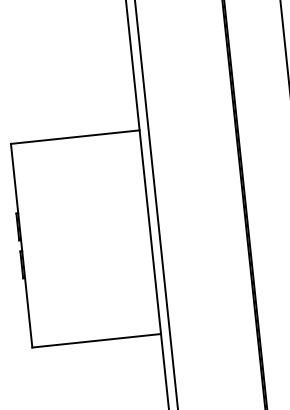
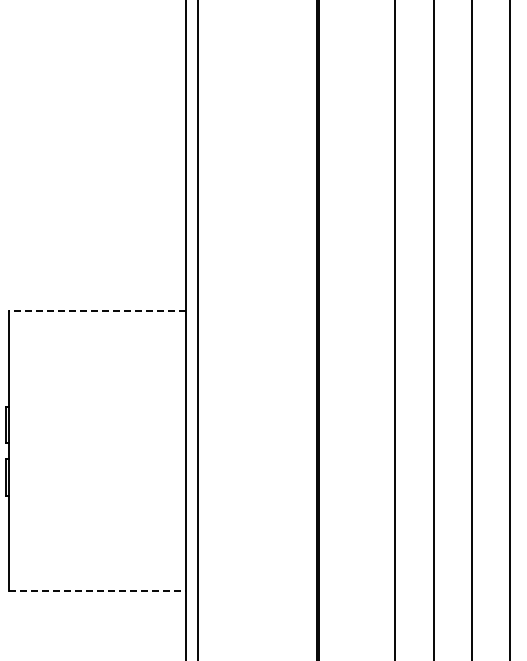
line: (74, 137) -> (96, 311), solid -> dashed
line: (96, 340) -> (97, 590), solid -> dashed

